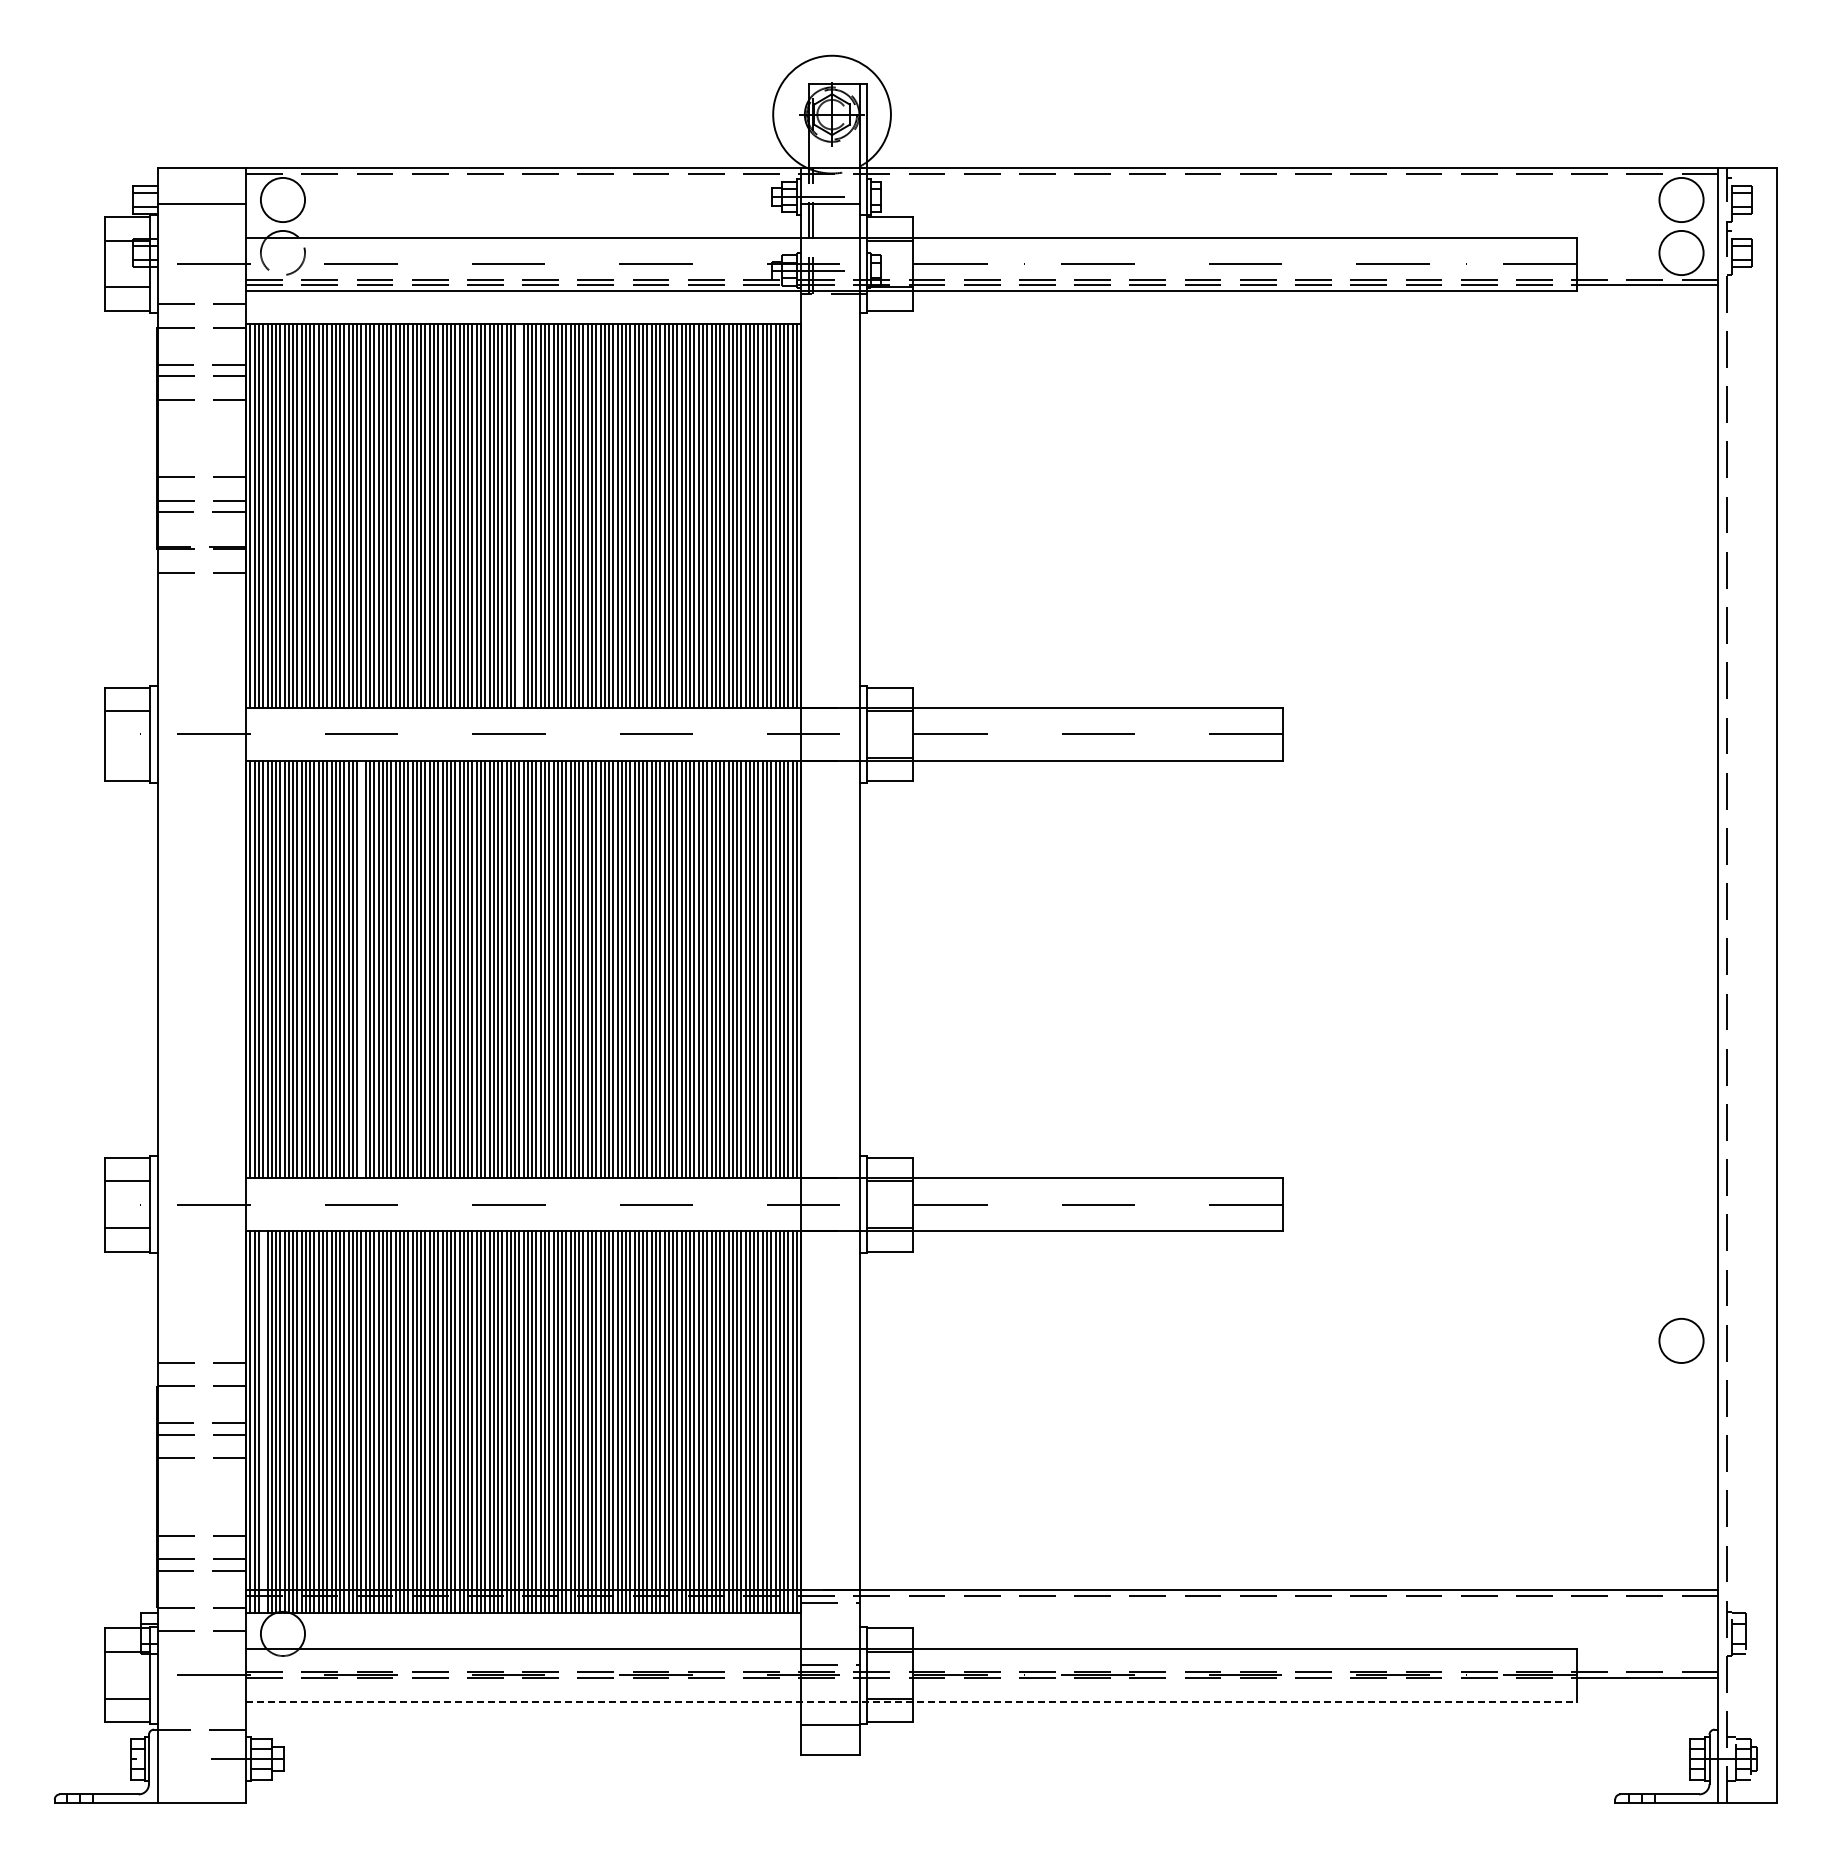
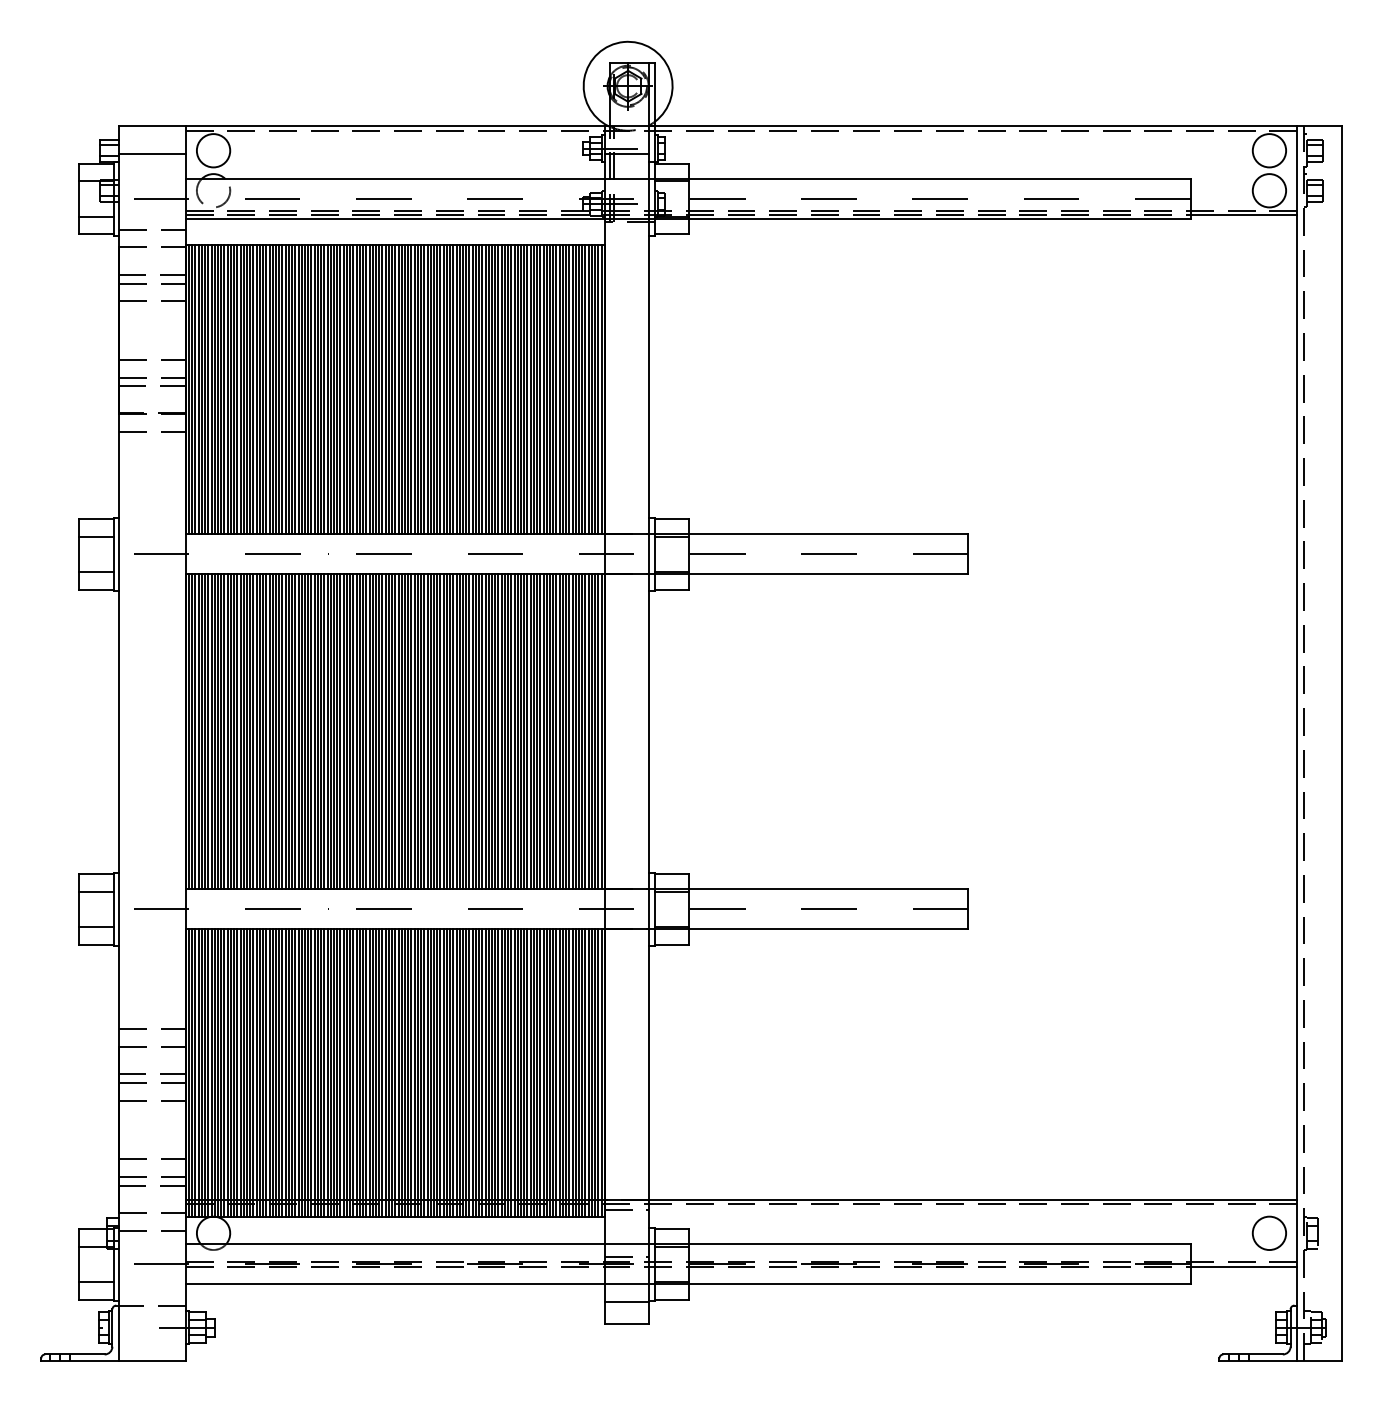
line: (519, 515) -> (392, 388), added
line: (127, 757) -> (96, 571), added
line: (361, 969) -> (272, 731), added
circle: (1681, 1340) -> (1269, 1233), moved
line: (263, 1421) -> (198, 1072), added
line: (912, 1701) -> (688, 1284), dashed -> solid

